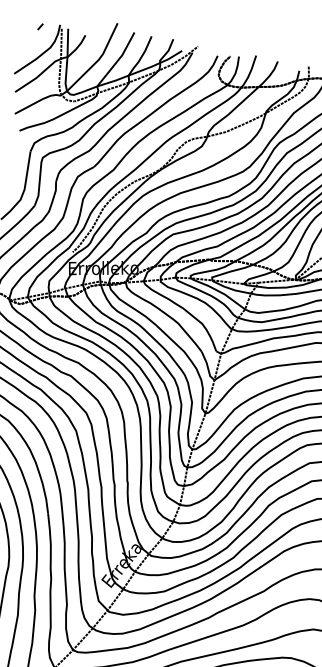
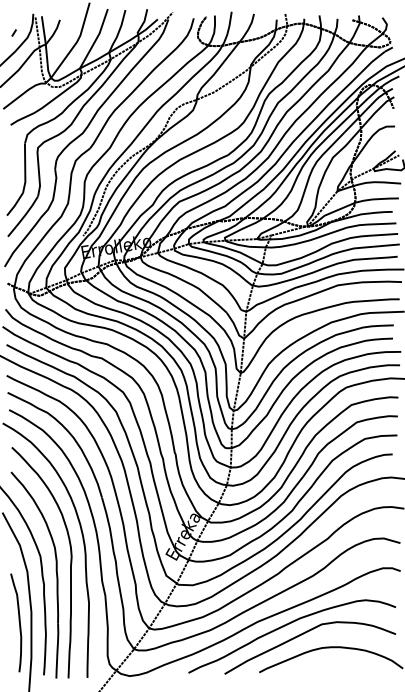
line: (39, 26) -> (13, 32), moved

